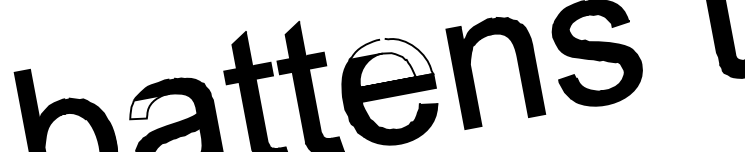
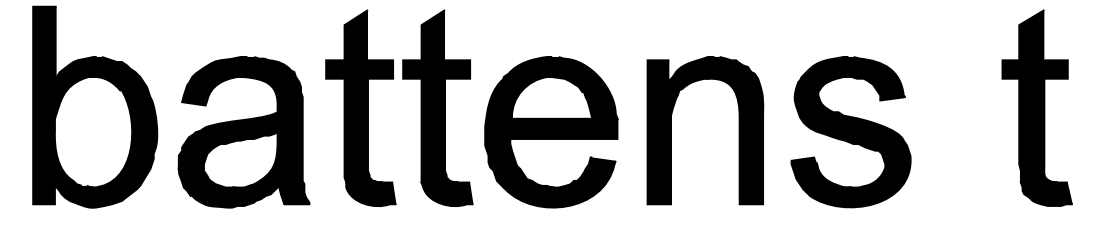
fill: (389, 59) -> (560, 87), added
fill: (150, 107) -> (213, 91), added

